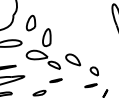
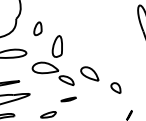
part: (30, 23) -> (37, 29), size x0.71
part: (90, 85) -> (111, 105), removed

